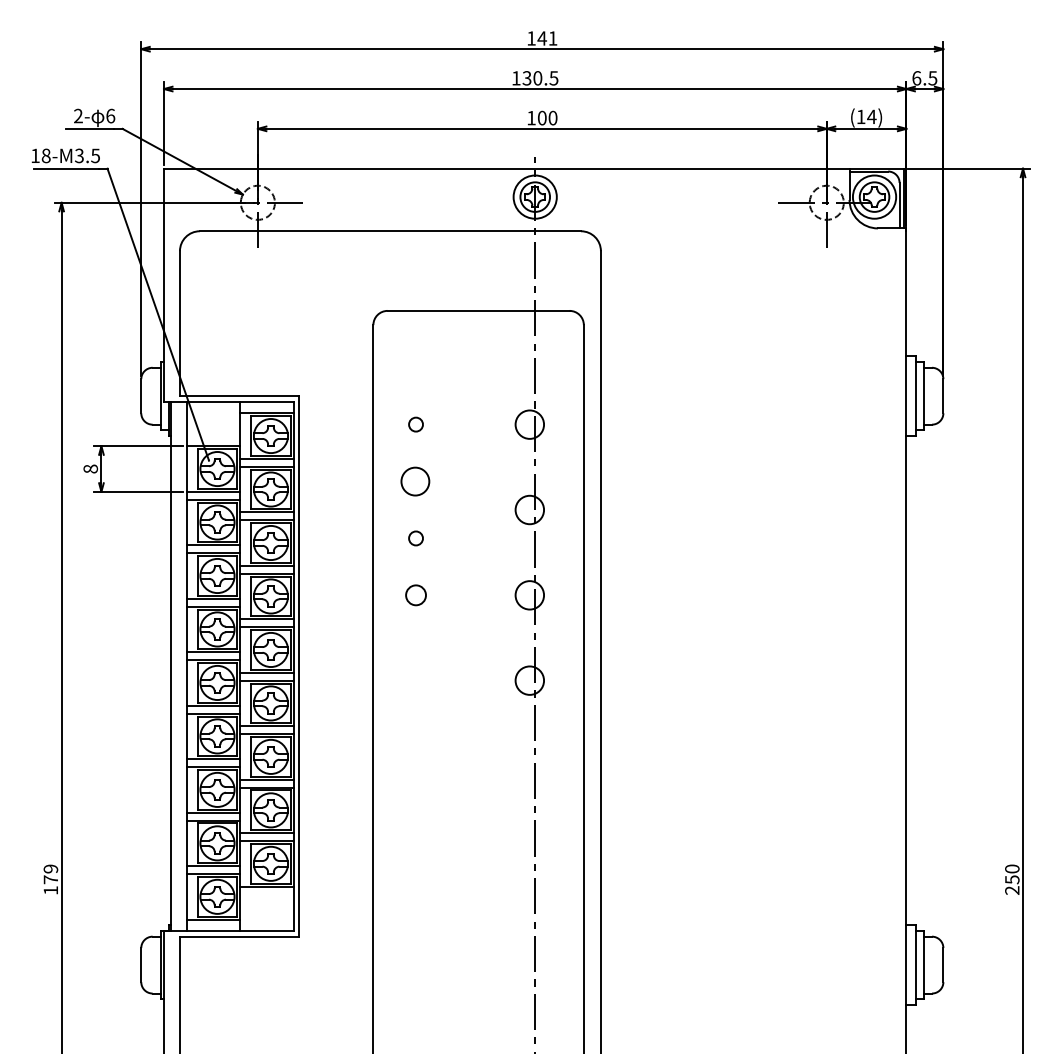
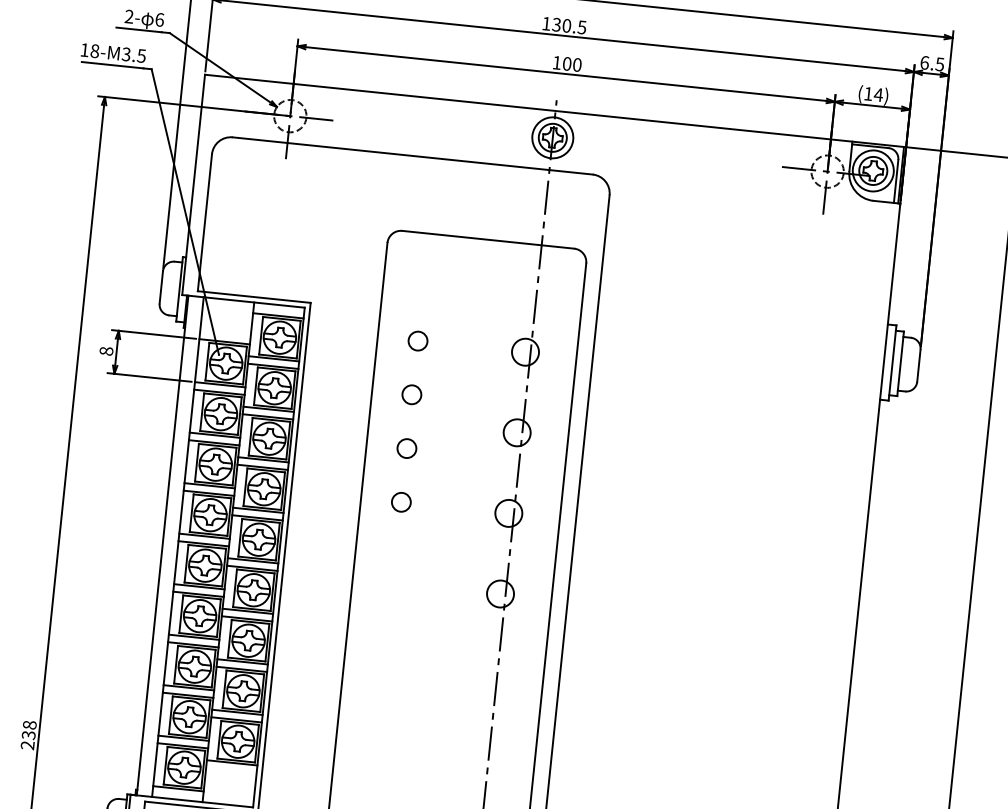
circle: (415, 424) -> (417, 340), size x1.43
circle: (415, 481) -> (411, 394), size x0.71
circle: (415, 538) -> (406, 448), size x1.43
text: (50, 879) -> (28, 735), 179 -> 238

